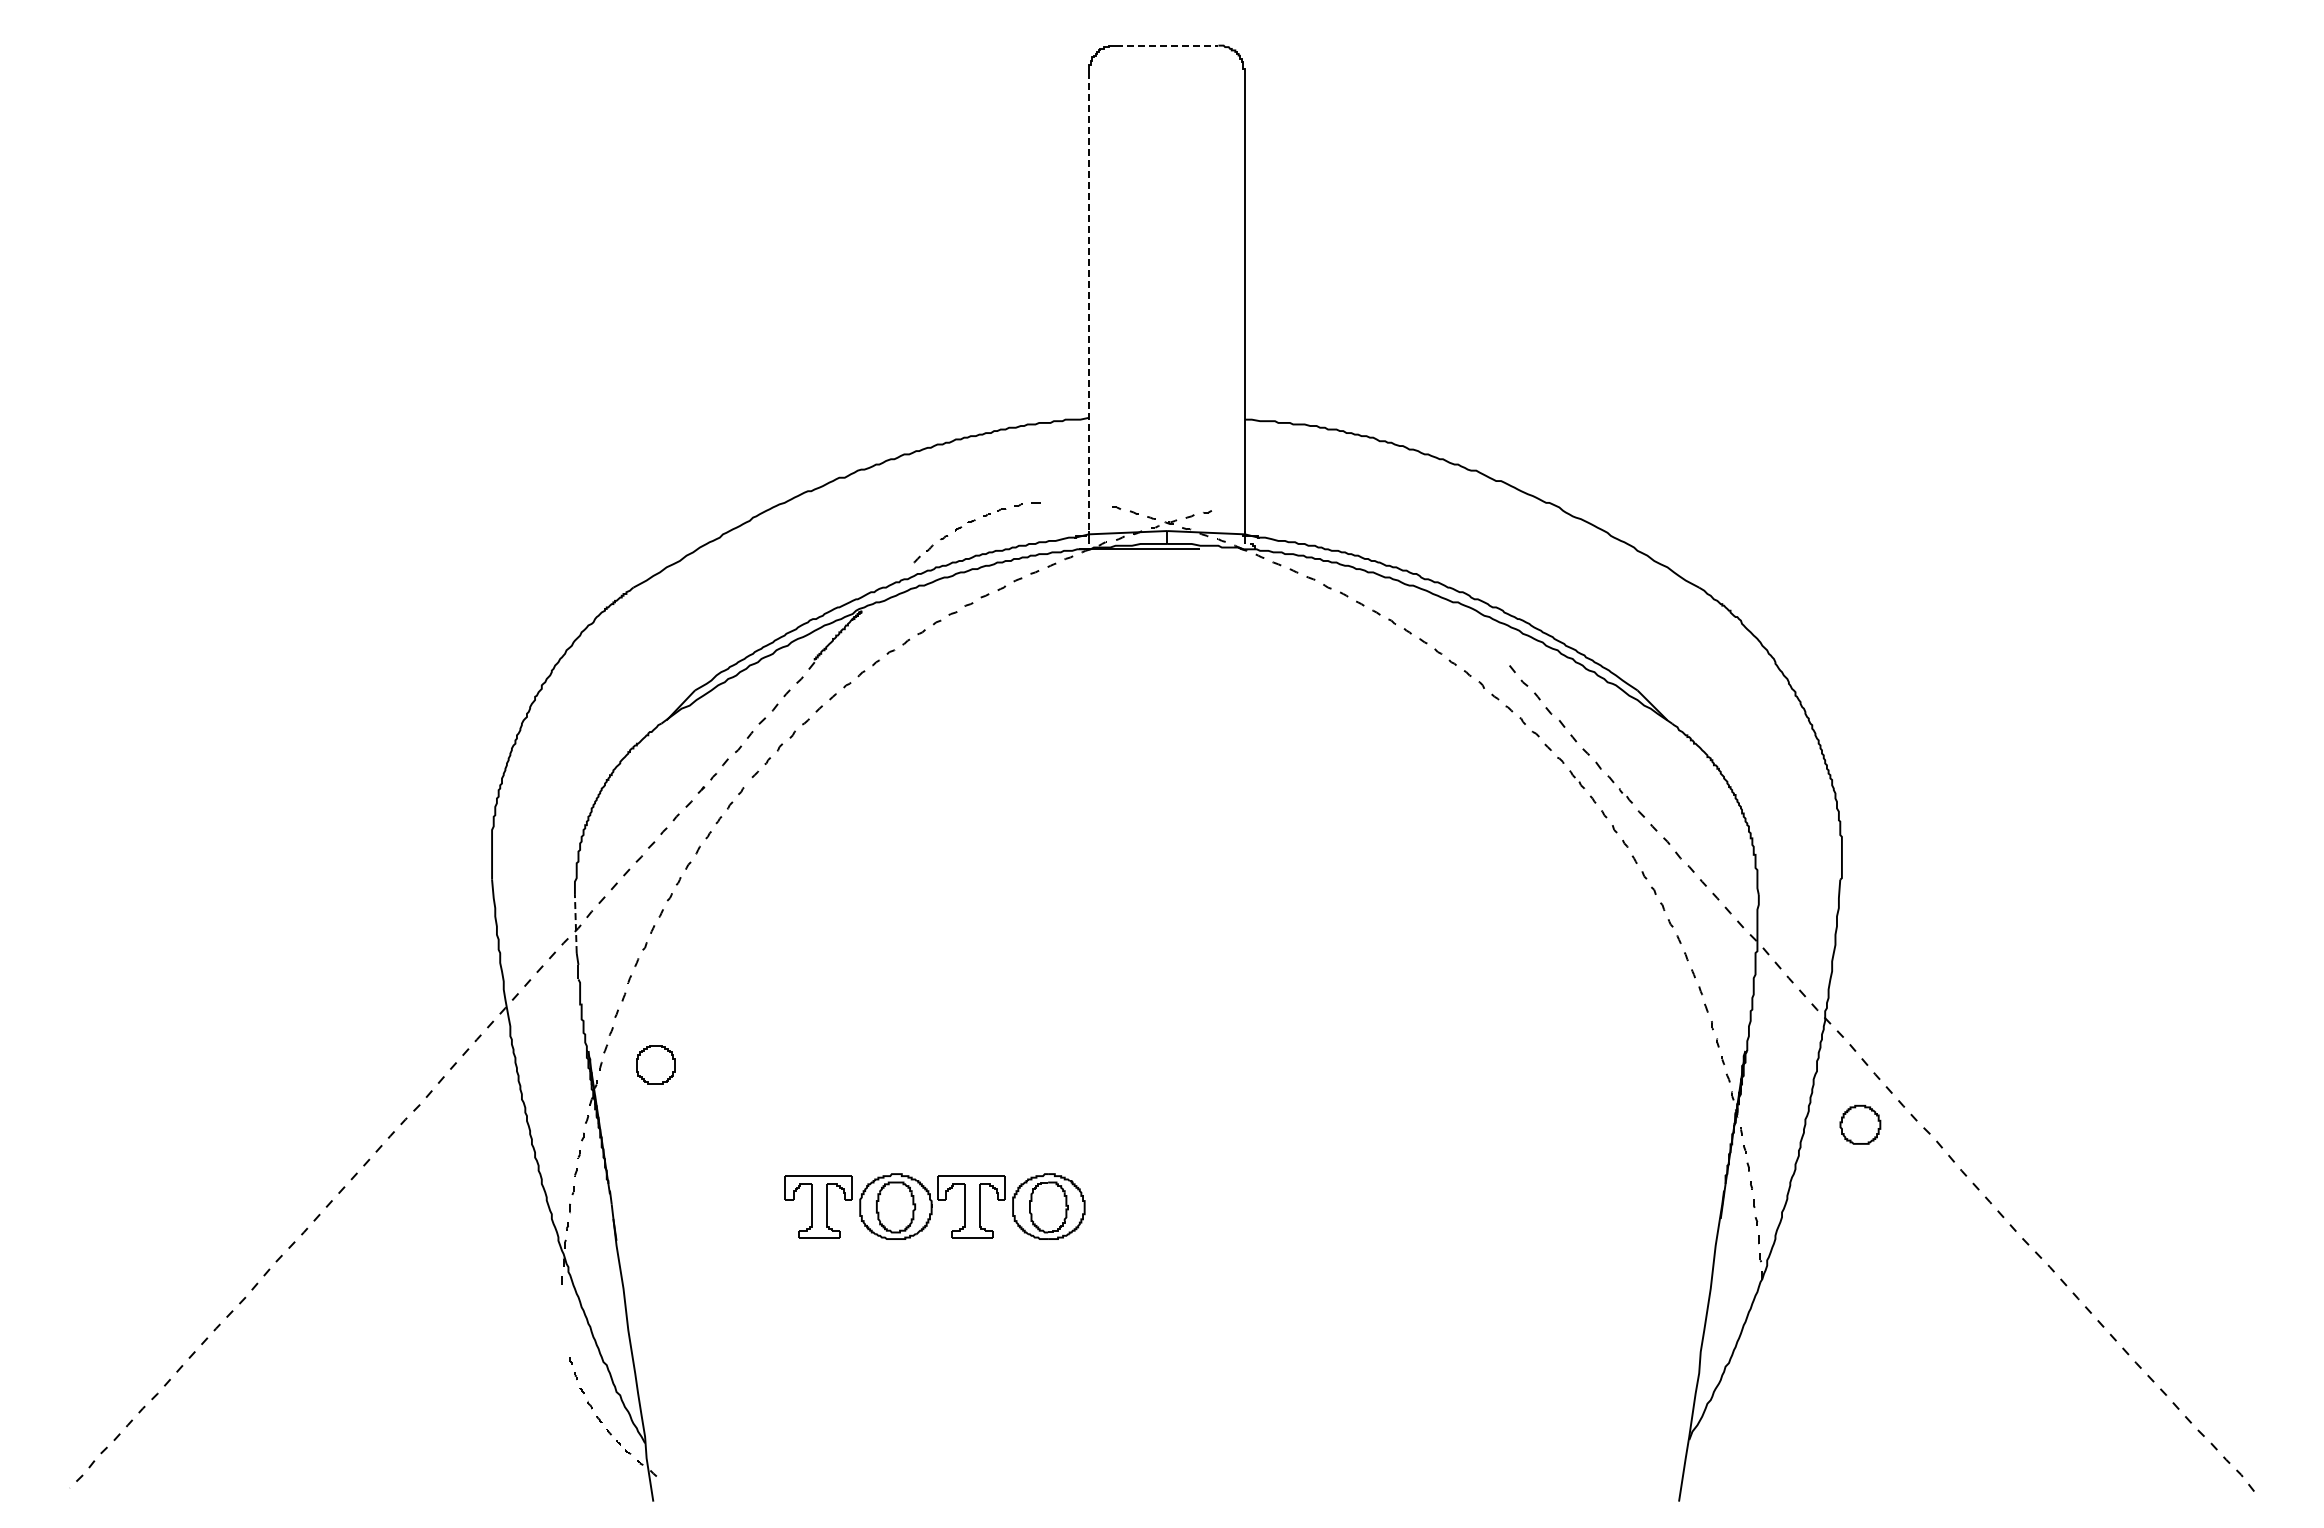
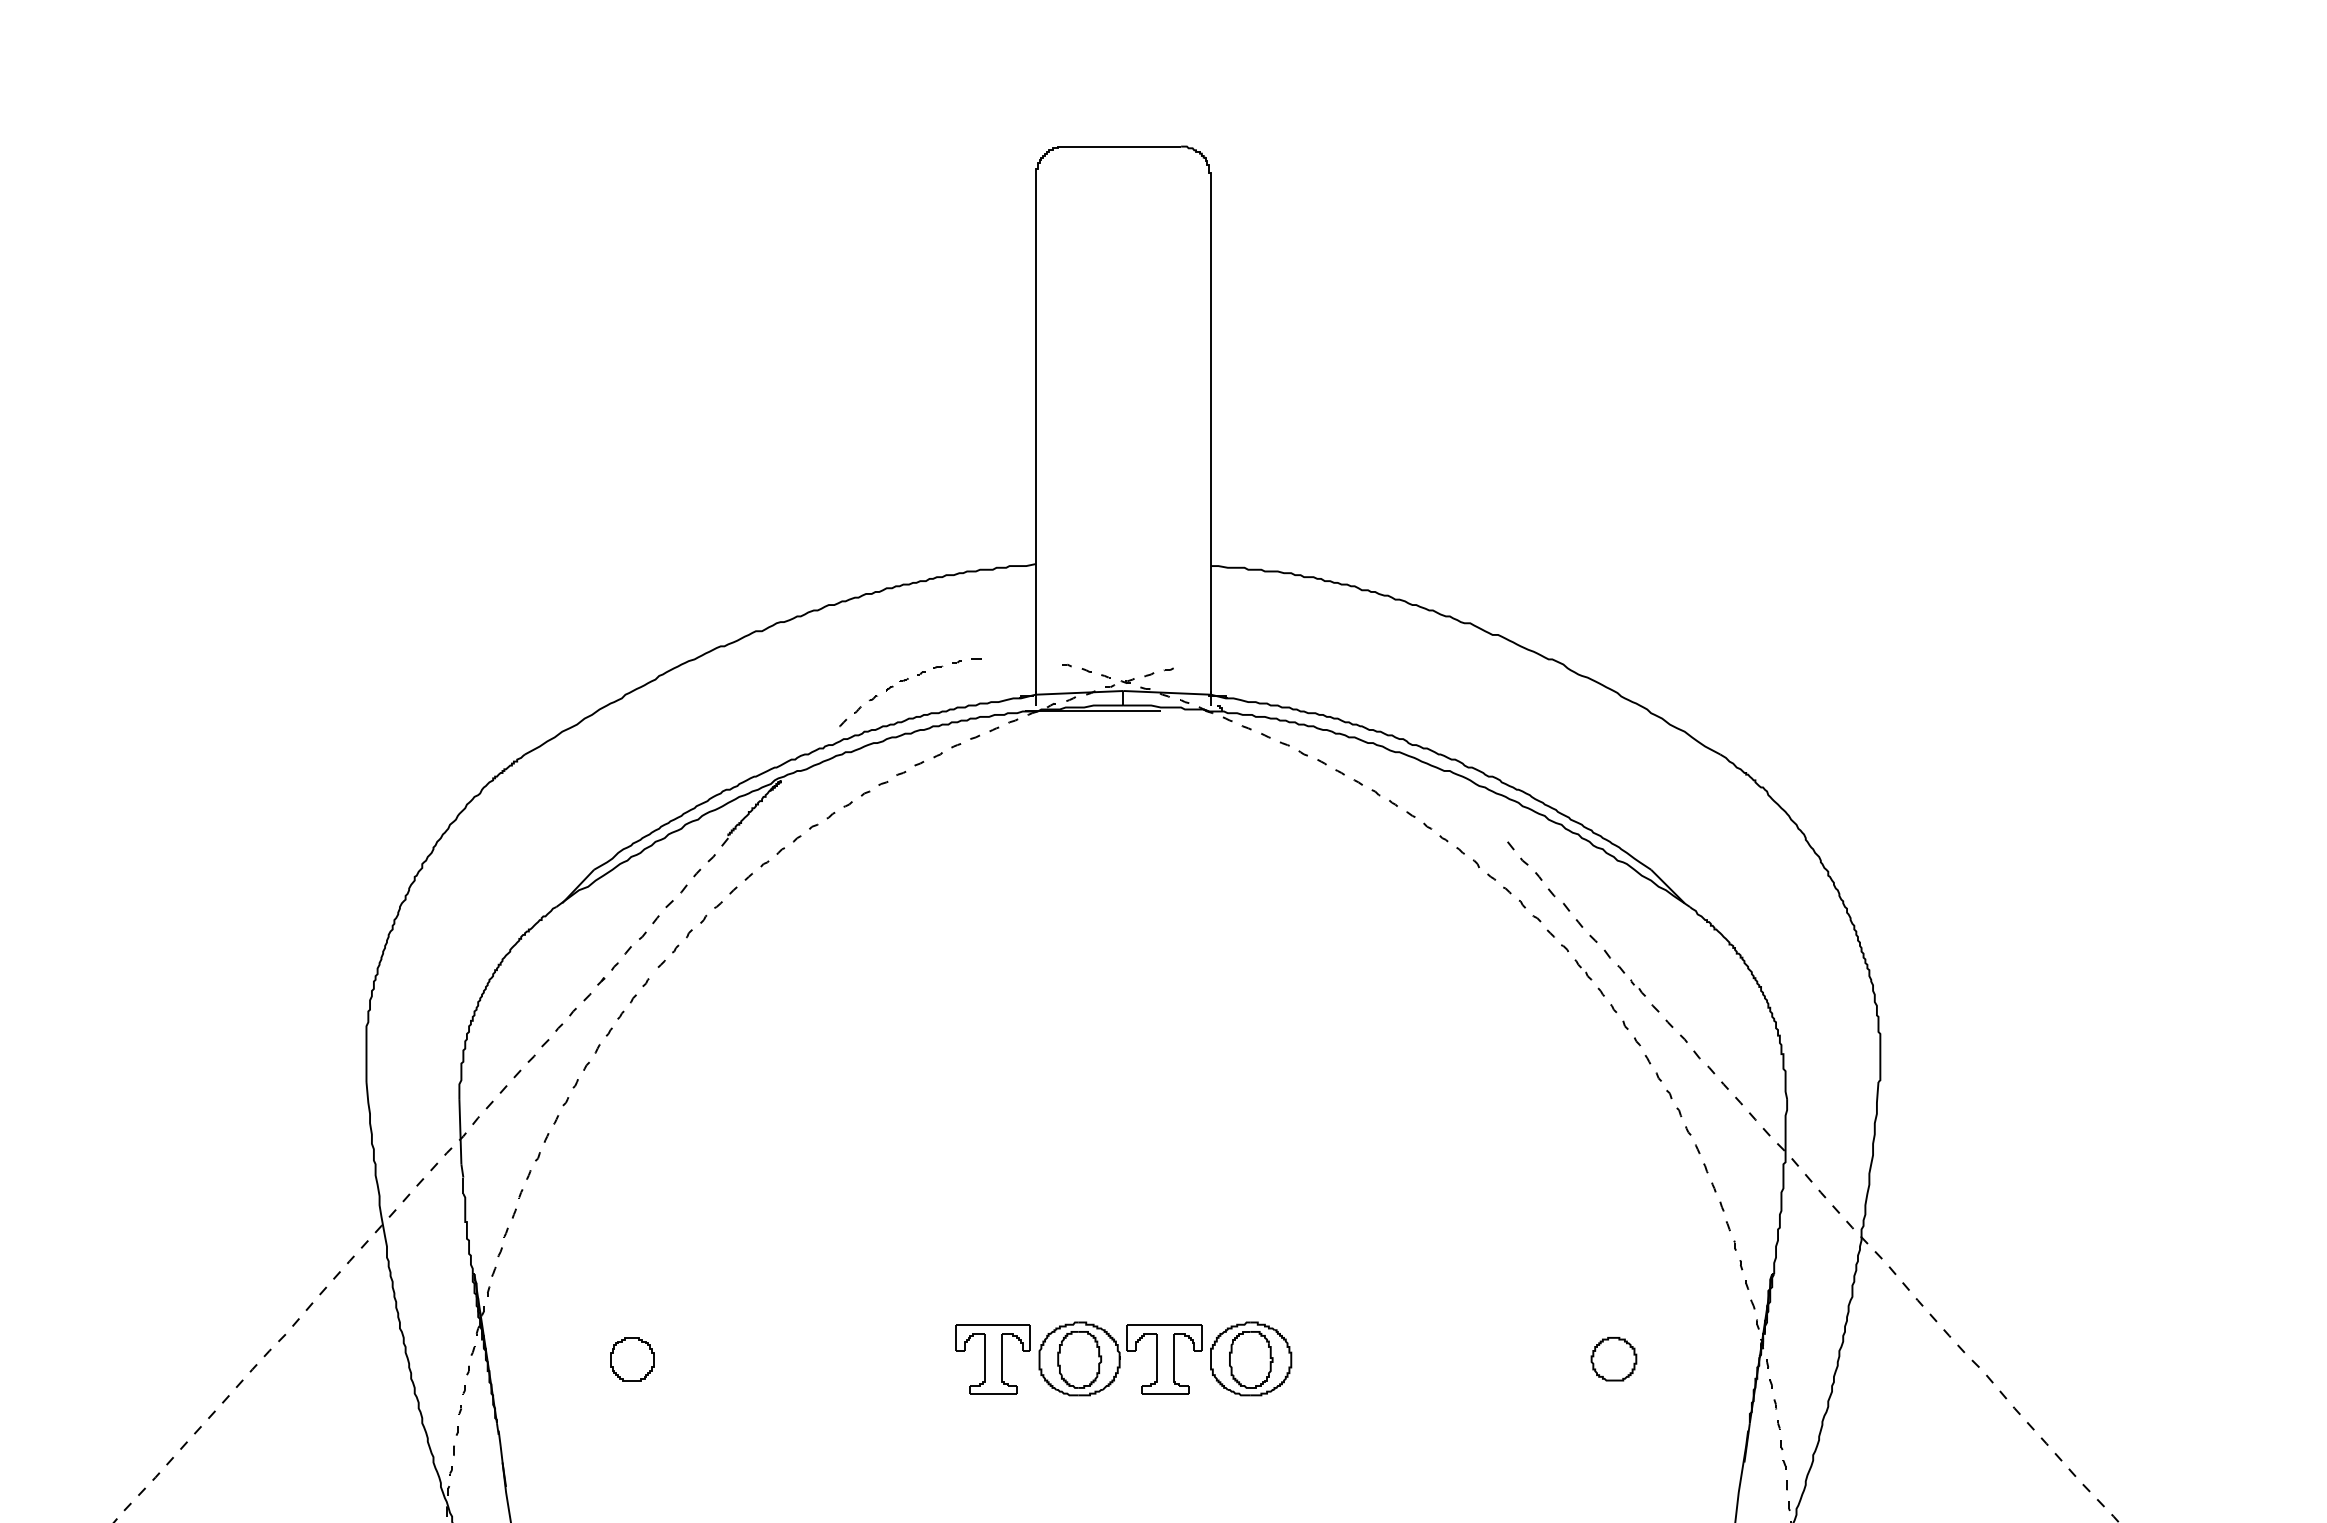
line: (1167, 45) -> (1123, 146), dashed -> solid
line: (1088, 303) -> (1035, 435), dashed -> solid
line: (575, 923) -> (460, 1131), dashed -> solid
part: (655, 1064) -> (631, 1358), moved
part: (1860, 1124) -> (1614, 1358), moved
part: (934, 1206) -> (1122, 1358), moved

